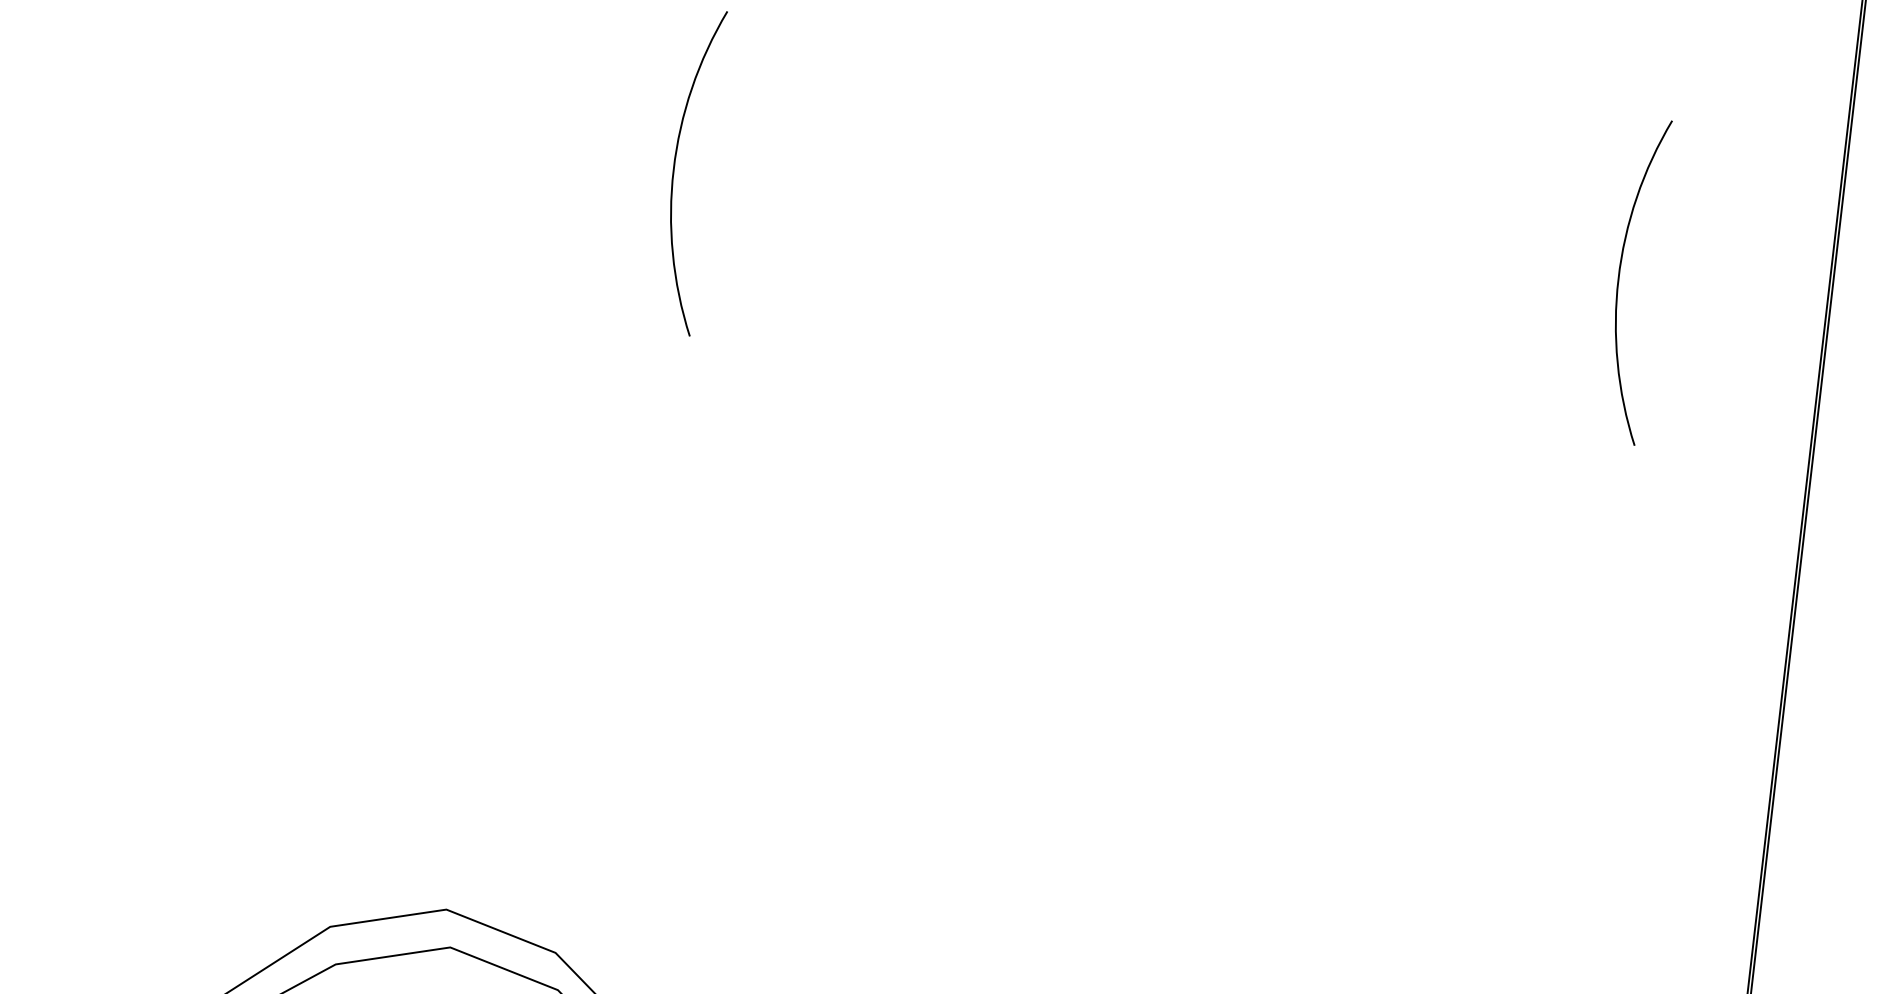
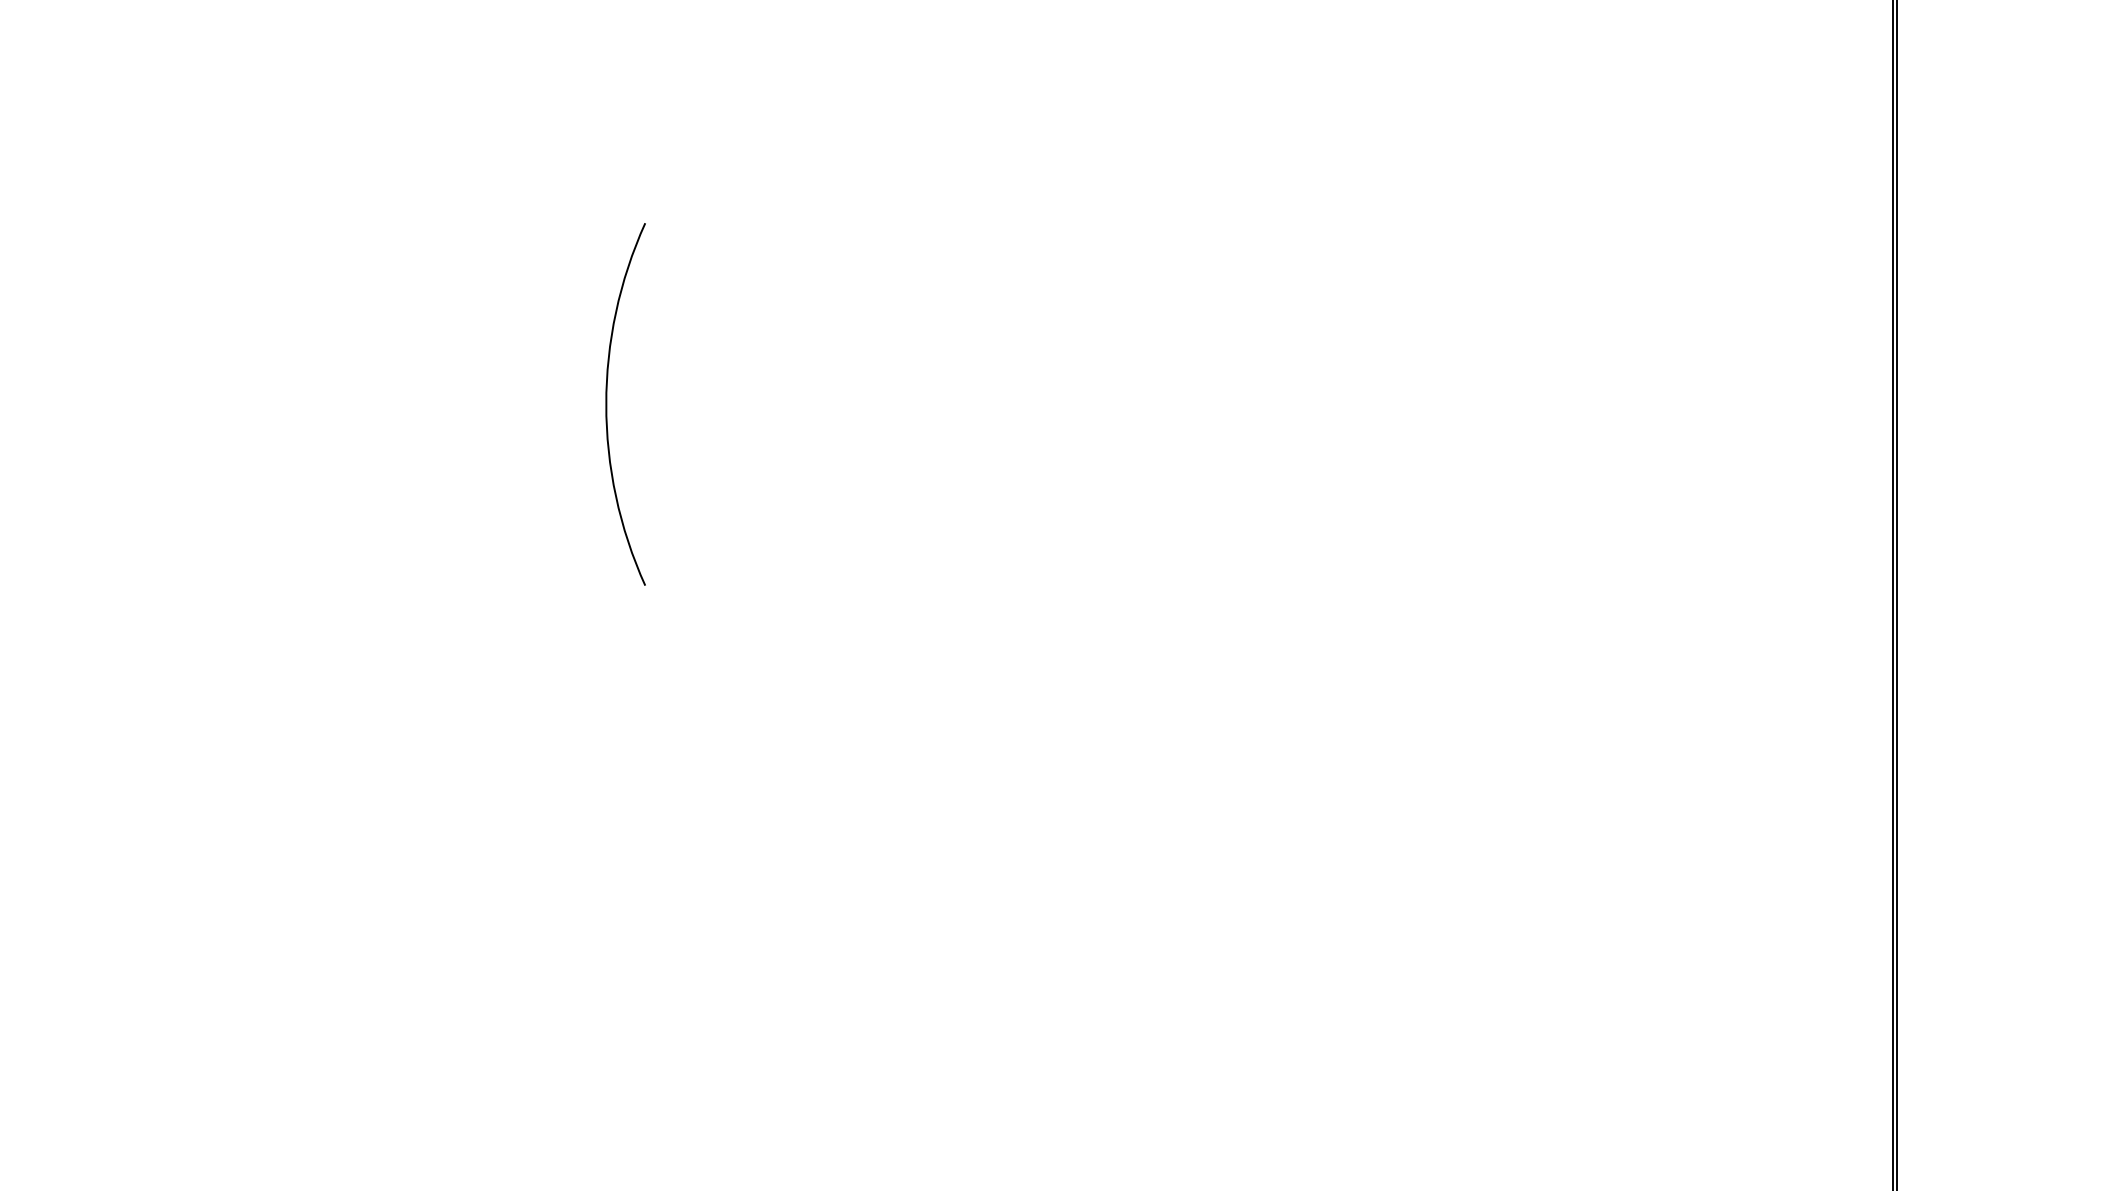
arc: (1619, 279) -> (1660, 404), removed

